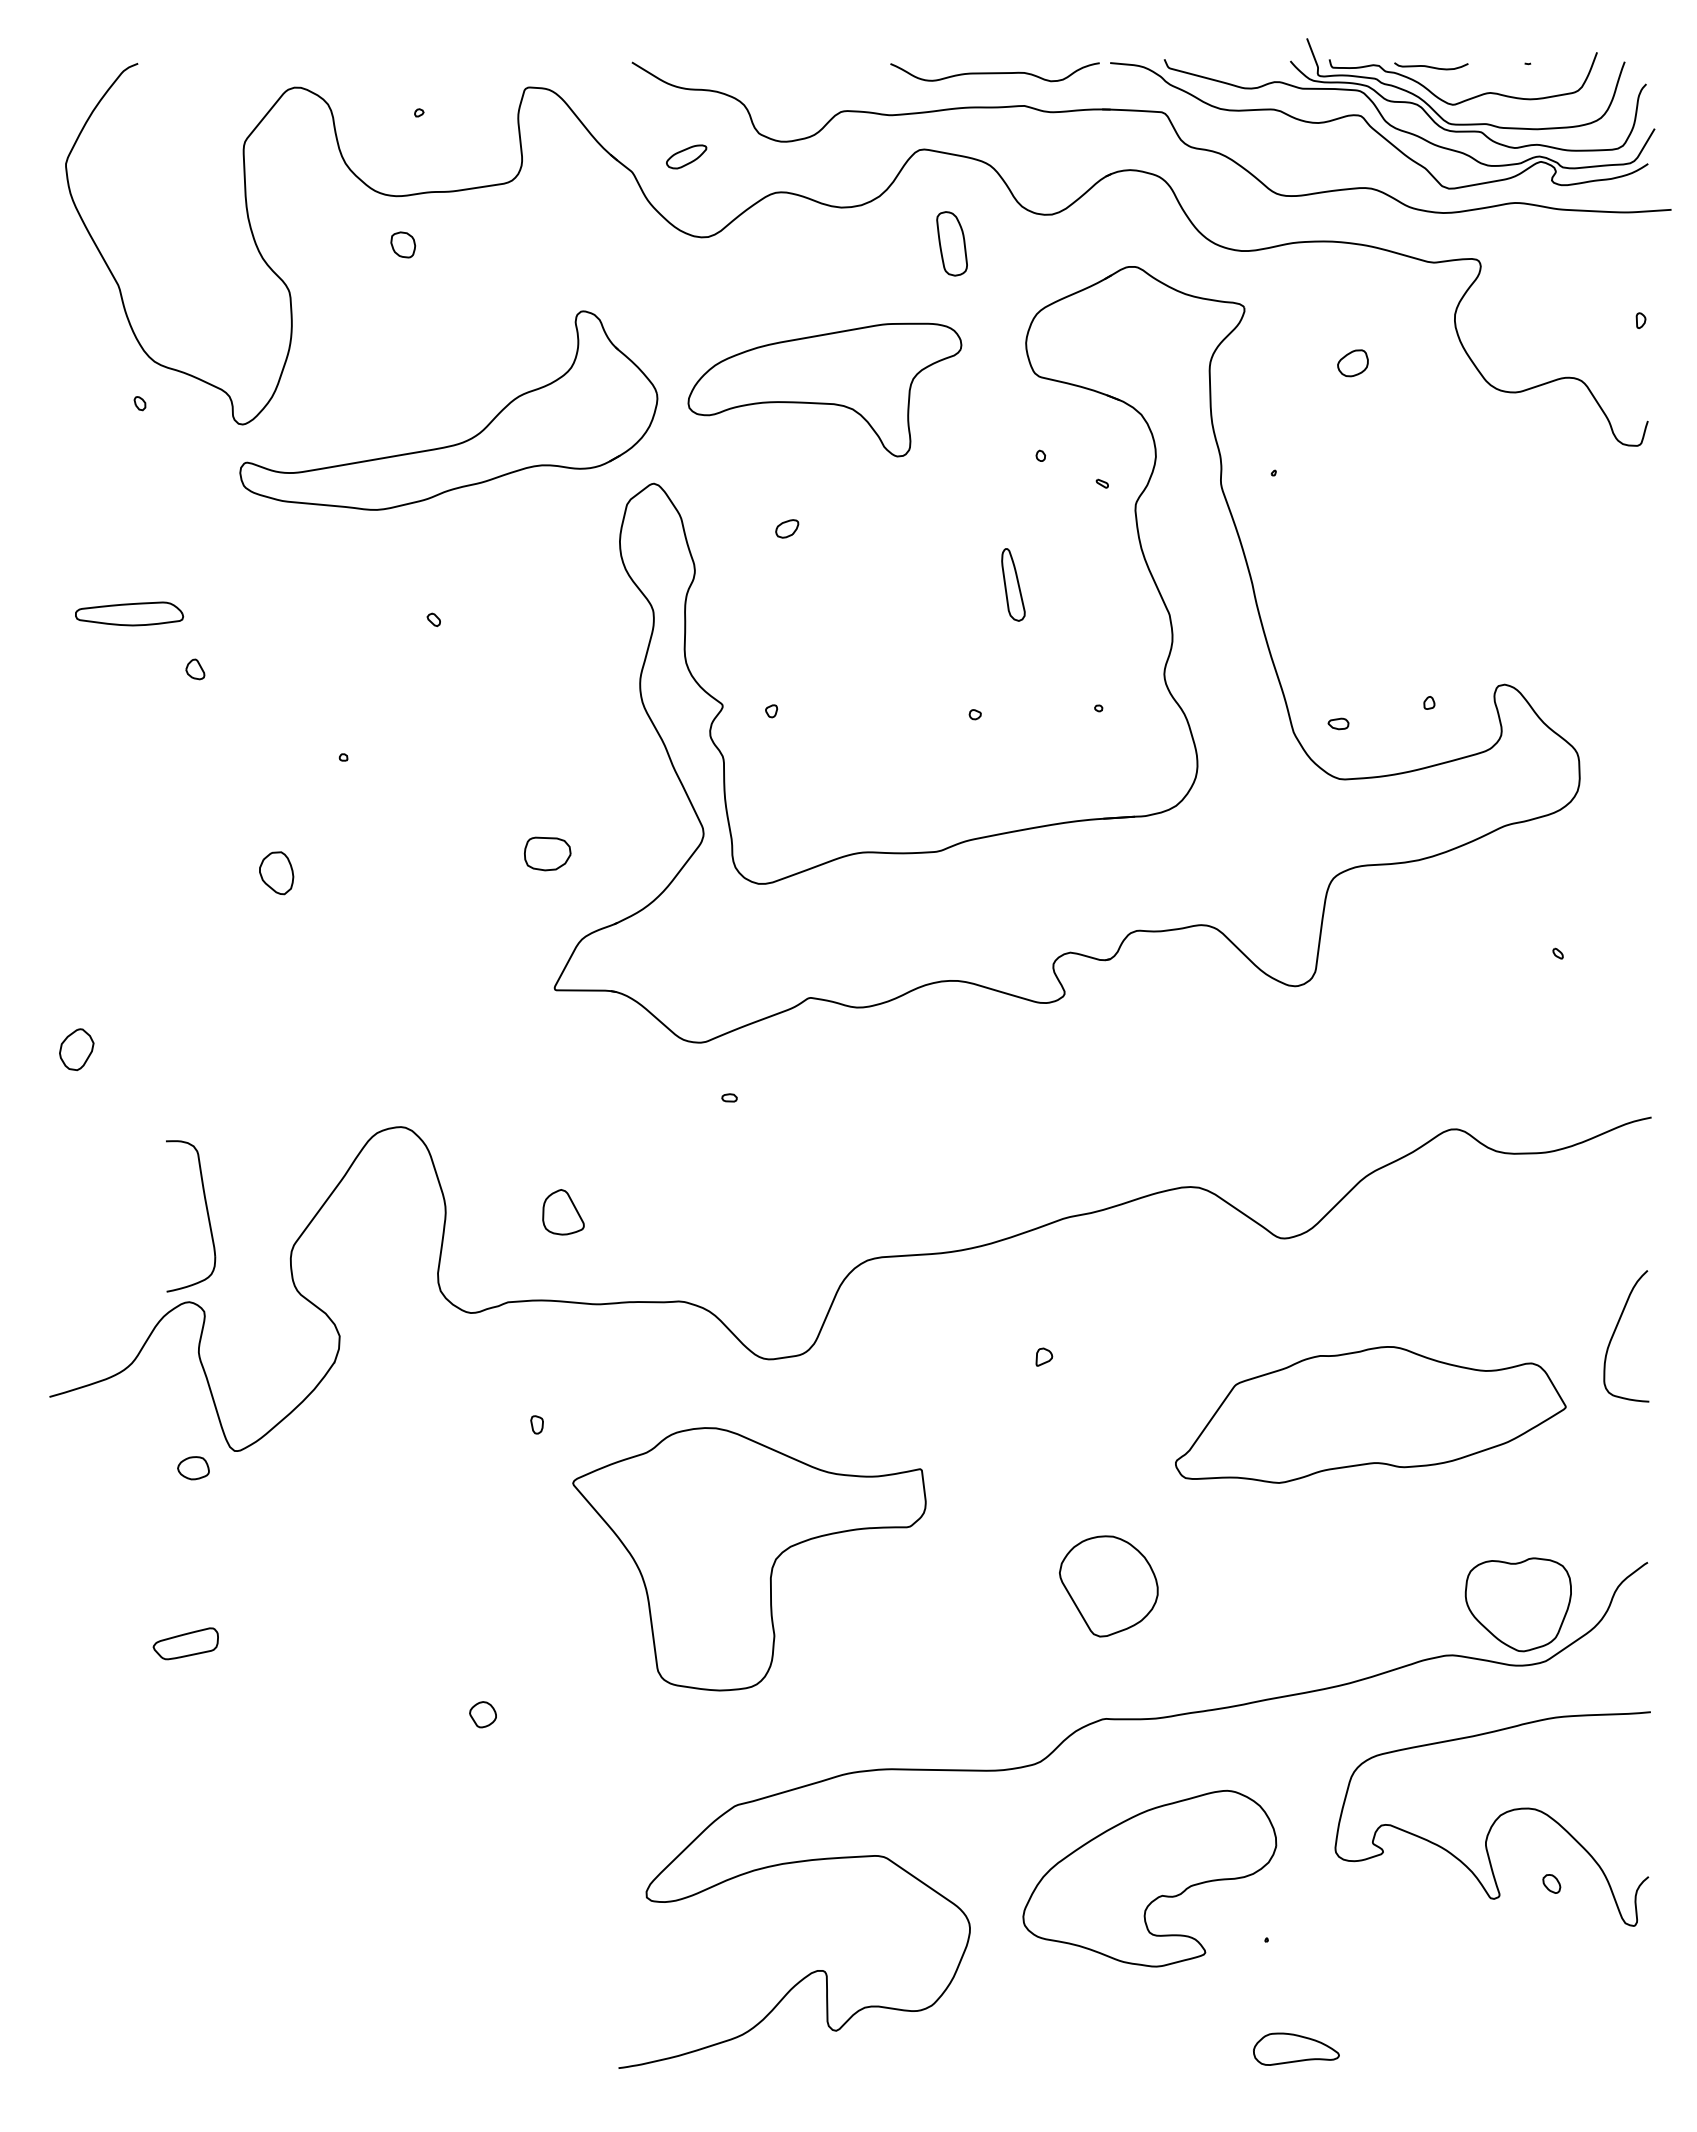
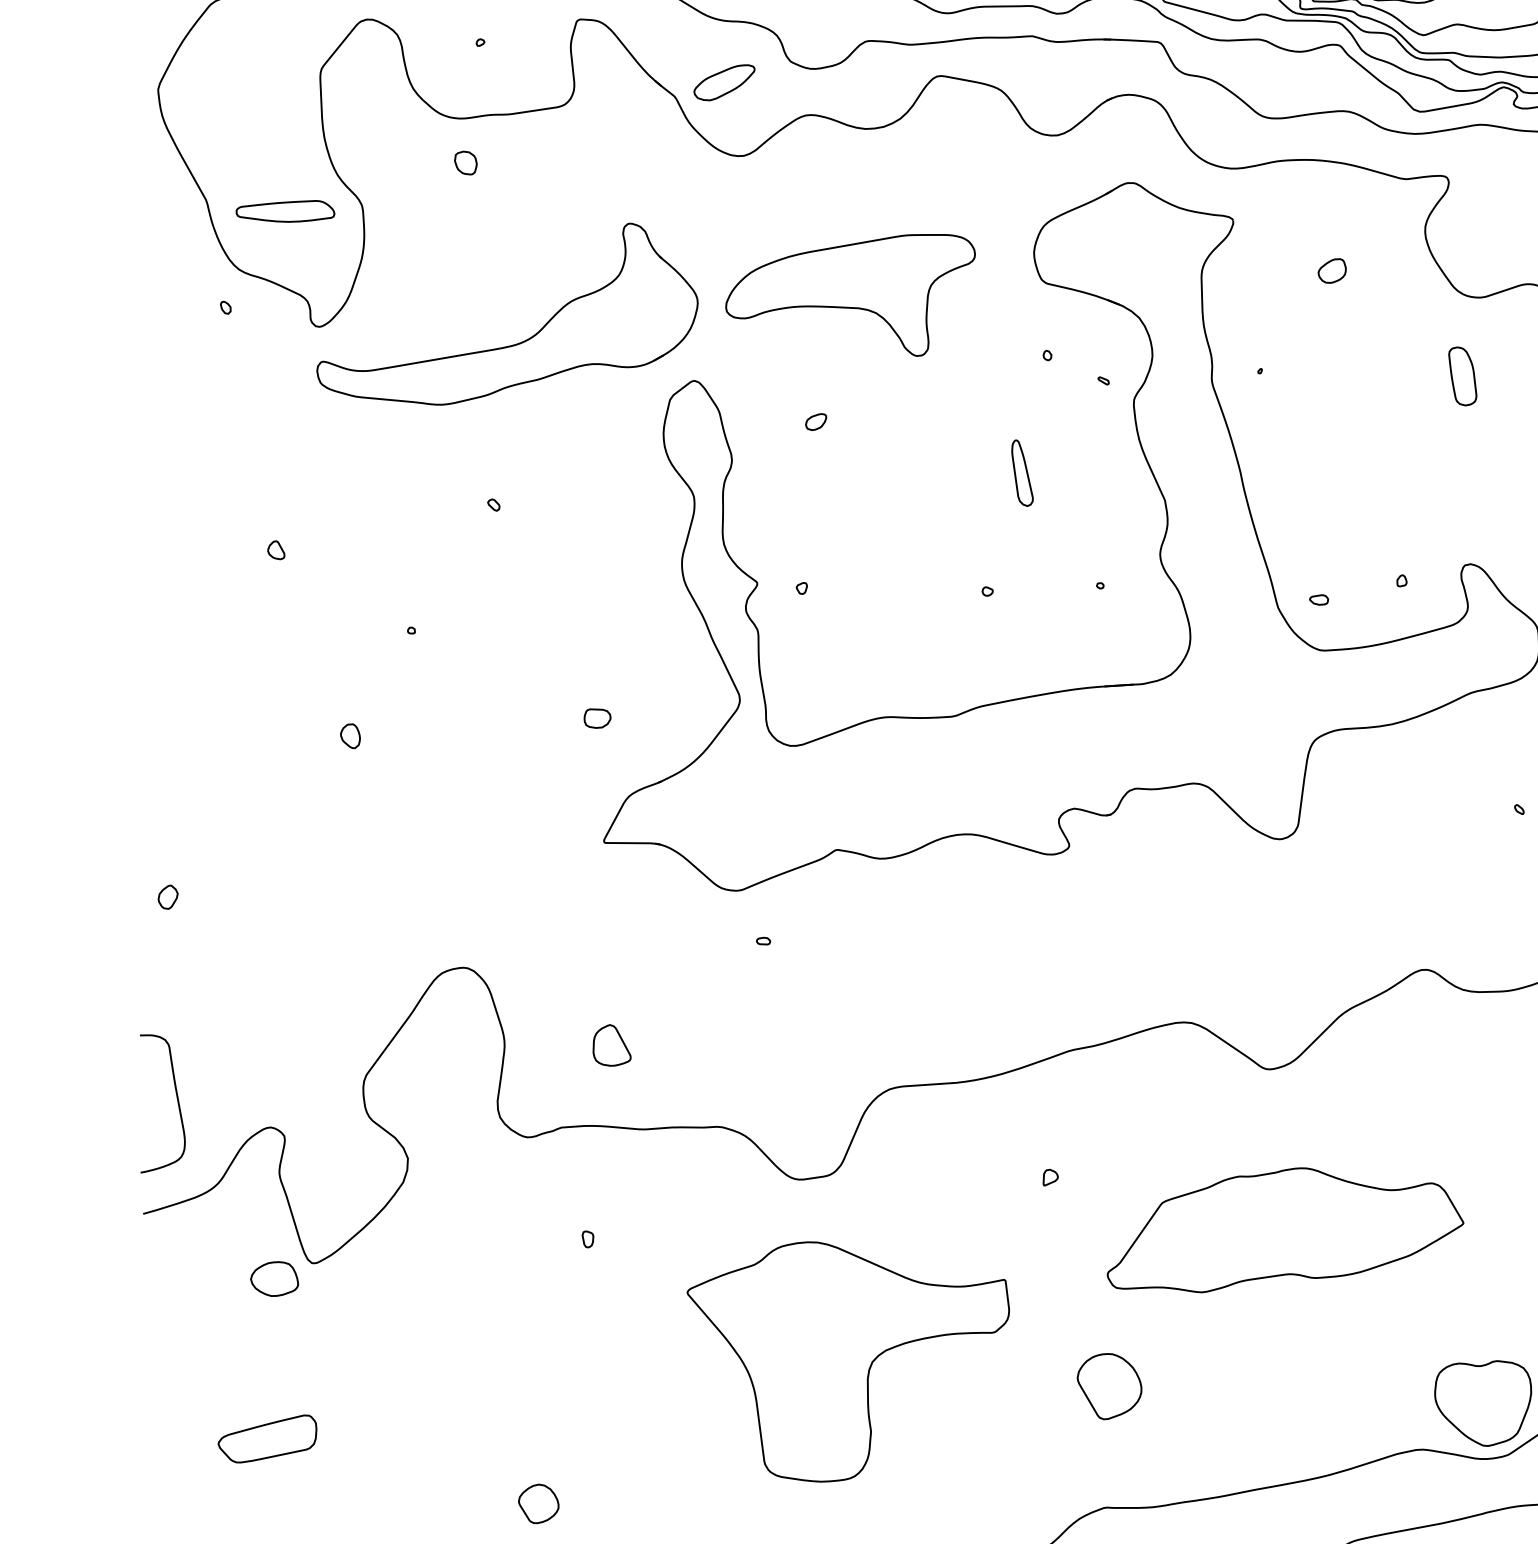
part: (686, 156) -> (724, 82), size x1.67
part: (951, 243) -> (1462, 376), moved
part: (129, 613) -> (285, 210), moved
part: (547, 853) -> (597, 718), size x0.62
part: (276, 873) -> (350, 736), size x0.62
part: (76, 1049) -> (167, 896), size x0.62
part: (206, 1212) -> (176, 1100), moved
part: (1370, 1414) -> (1285, 1229), moved
part: (193, 1467) -> (274, 1278), size x1.67
part: (749, 1559) -> (848, 1362), moved
part: (1108, 1585) -> (1109, 1385), size x0.71
part: (185, 1643) -> (267, 1438), size x1.67
part: (482, 1714) -> (538, 1503), size x1.67

